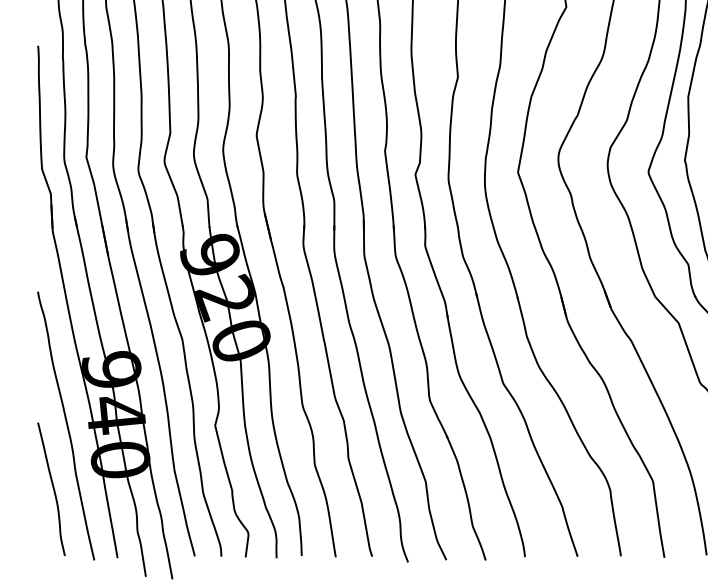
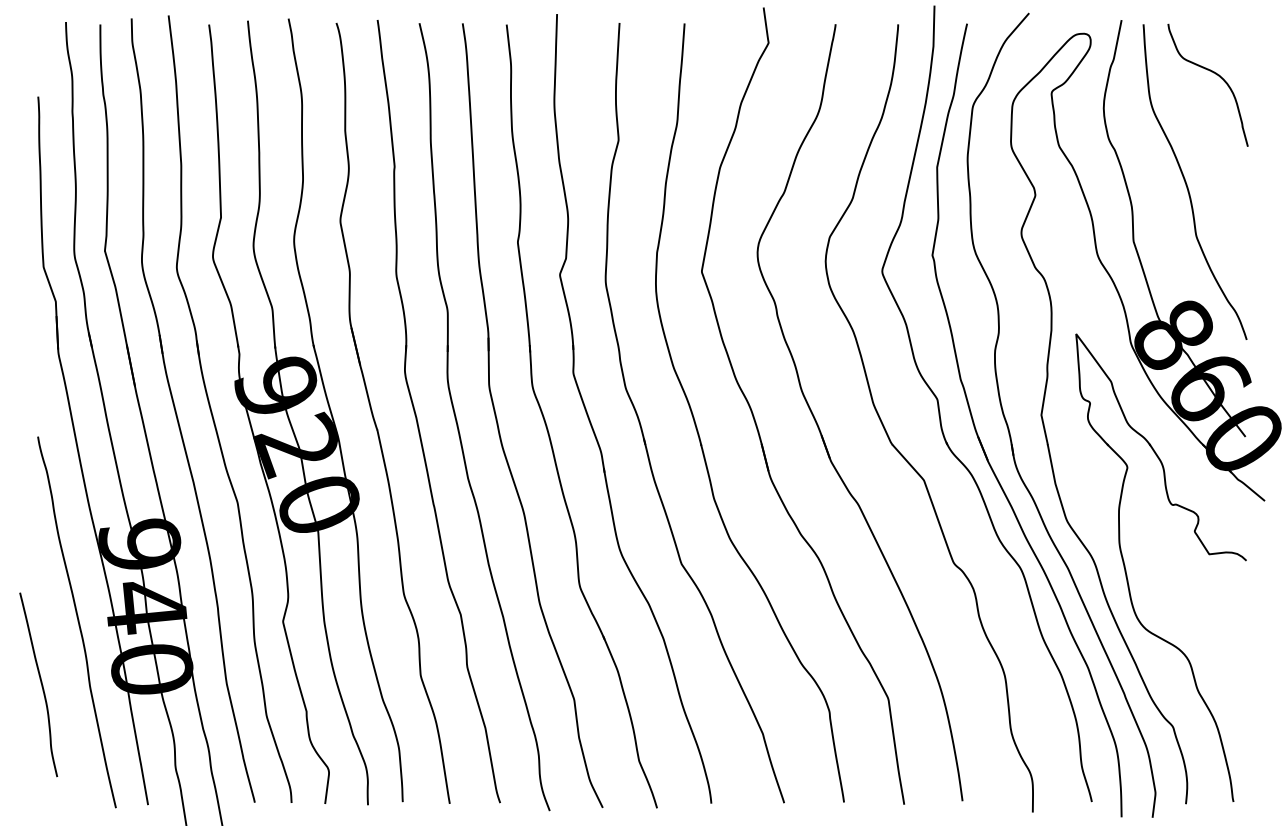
curve: (52, 488) -> (40, 683), moved

